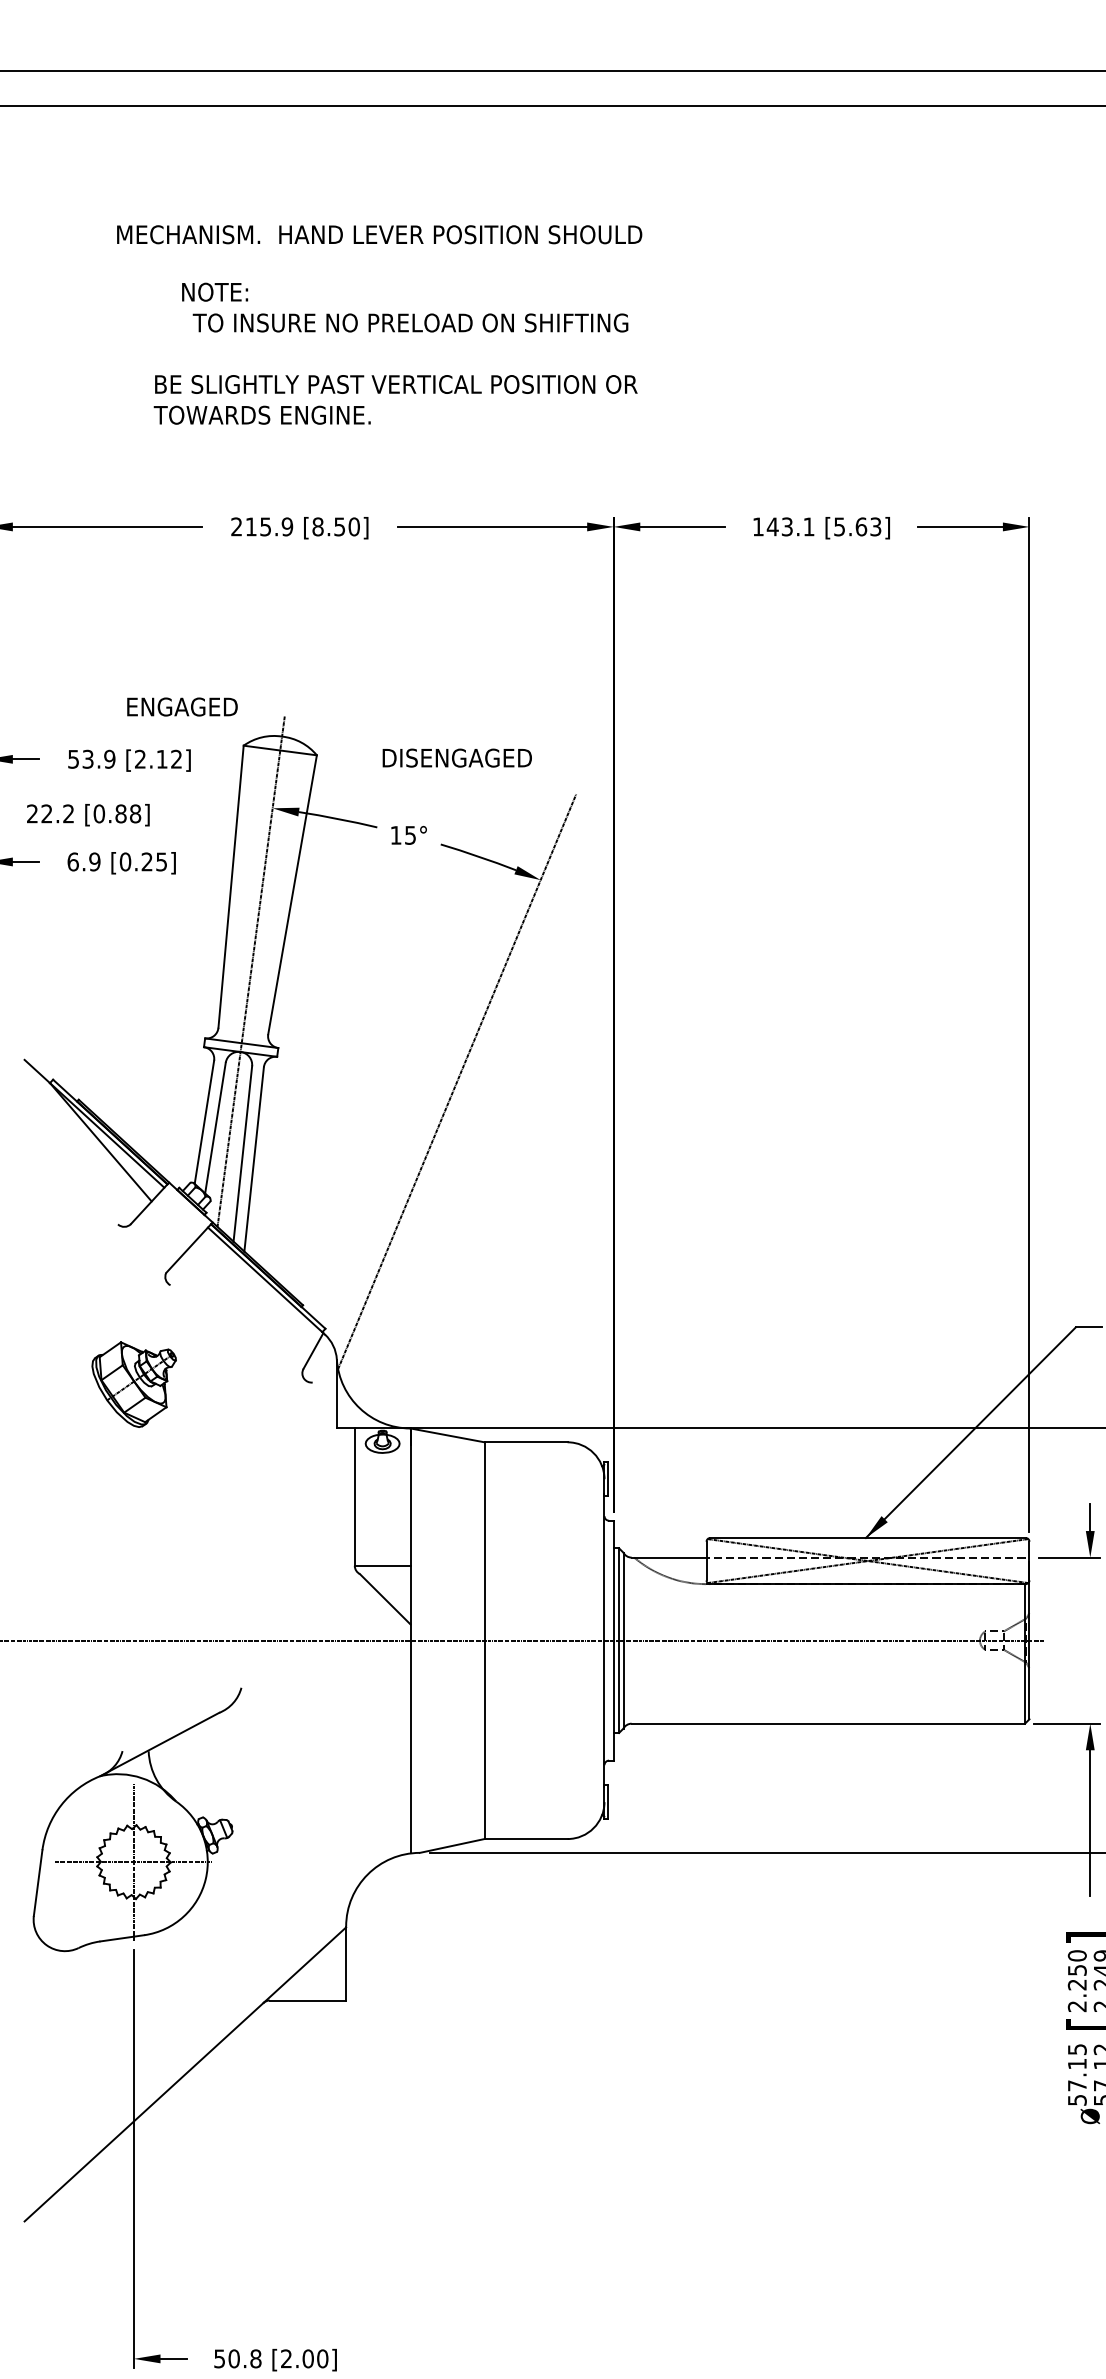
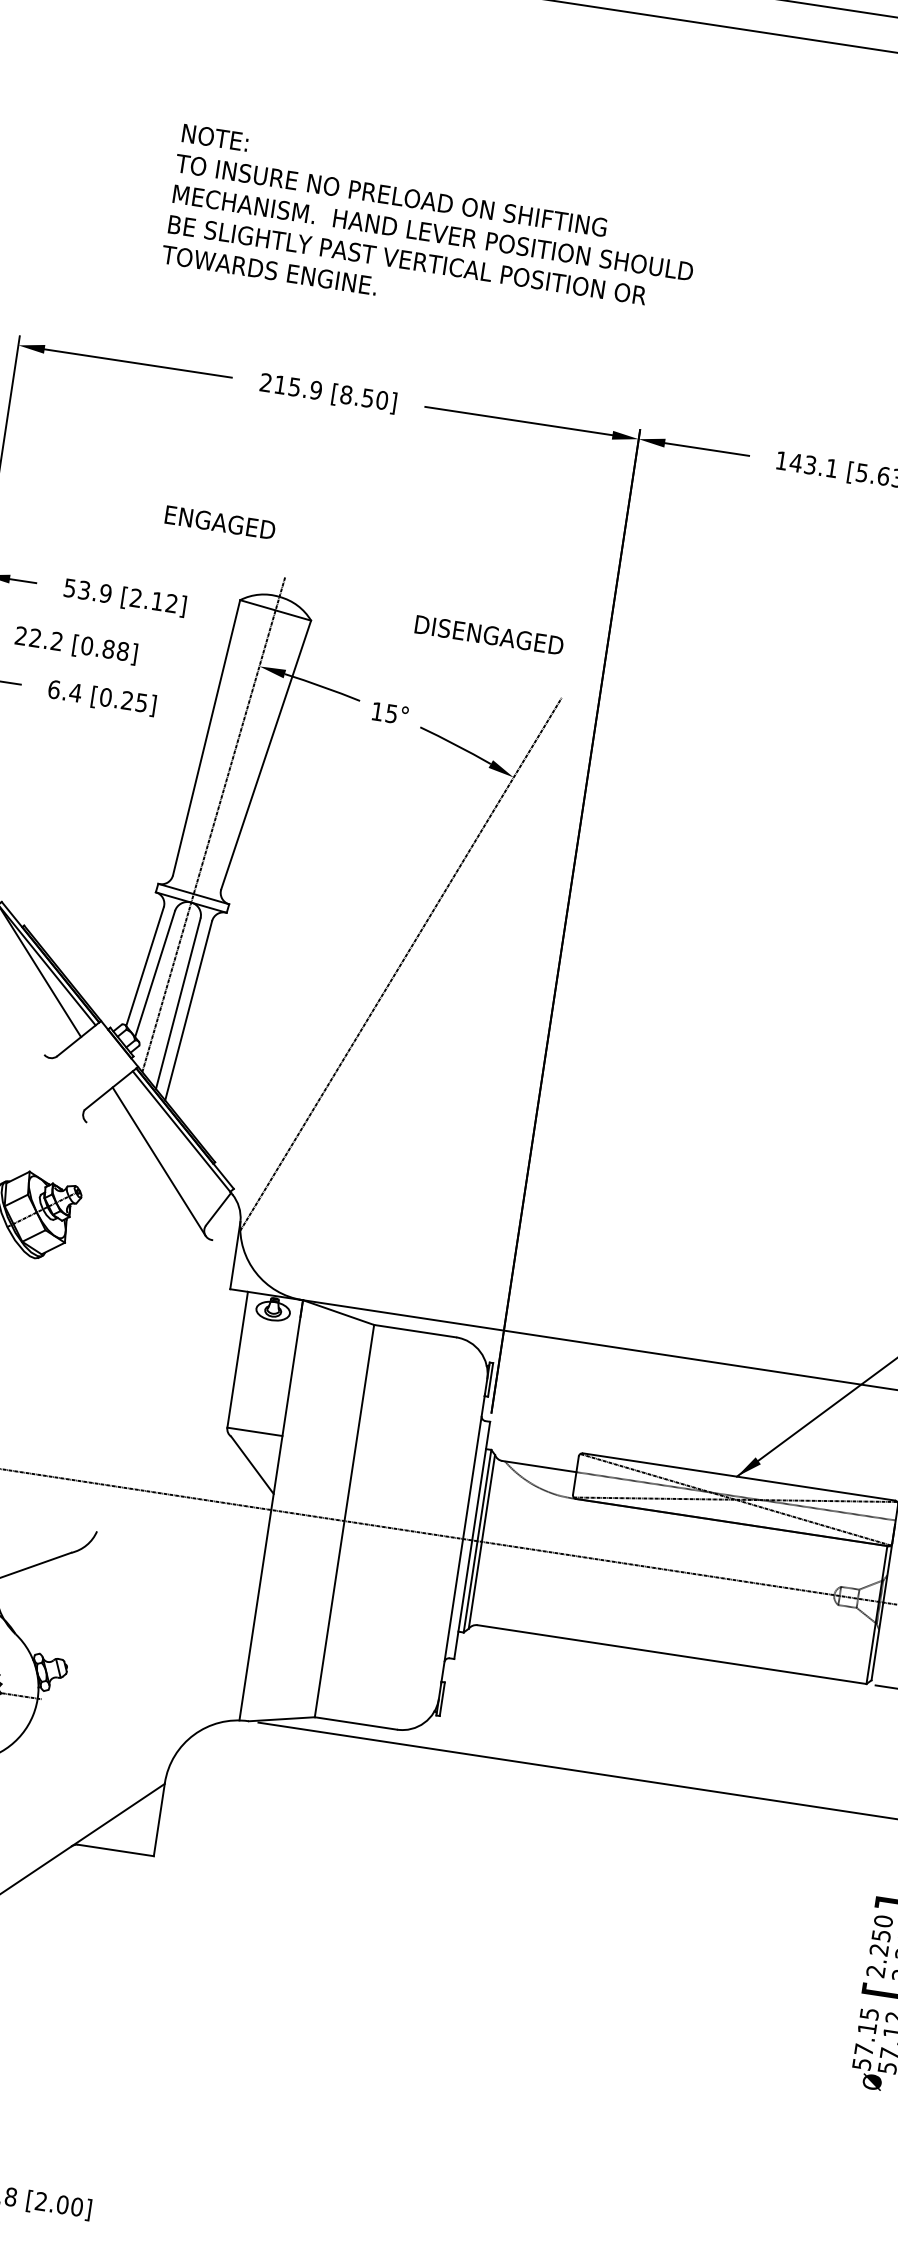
text: (379, 234) -> (433, 232), moved
text: (215, 291) -> (215, 137), moved
text: (410, 322) -> (391, 195), moved
text: (396, 384) -> (407, 260), moved
text: (261, 414) -> (268, 269), moved
text: (182, 706) -> (220, 522), moved
text: (456, 757) -> (488, 634), moved
text: (94, 861) -> (75, 692), 6.9 -> 6.4
line: (247, 1312) -> (159, 1161), added

